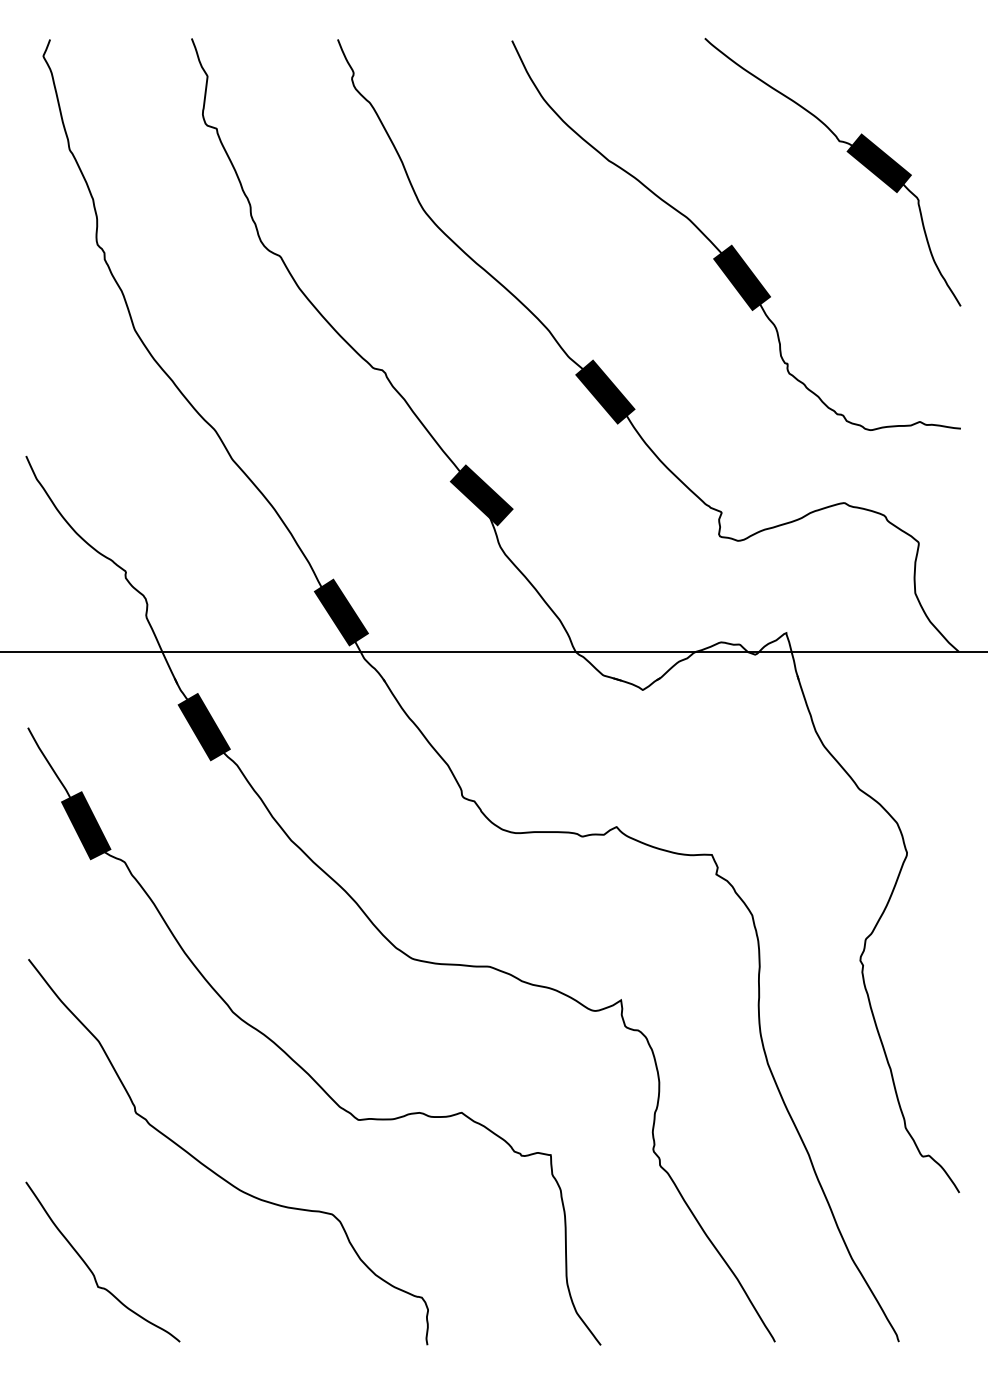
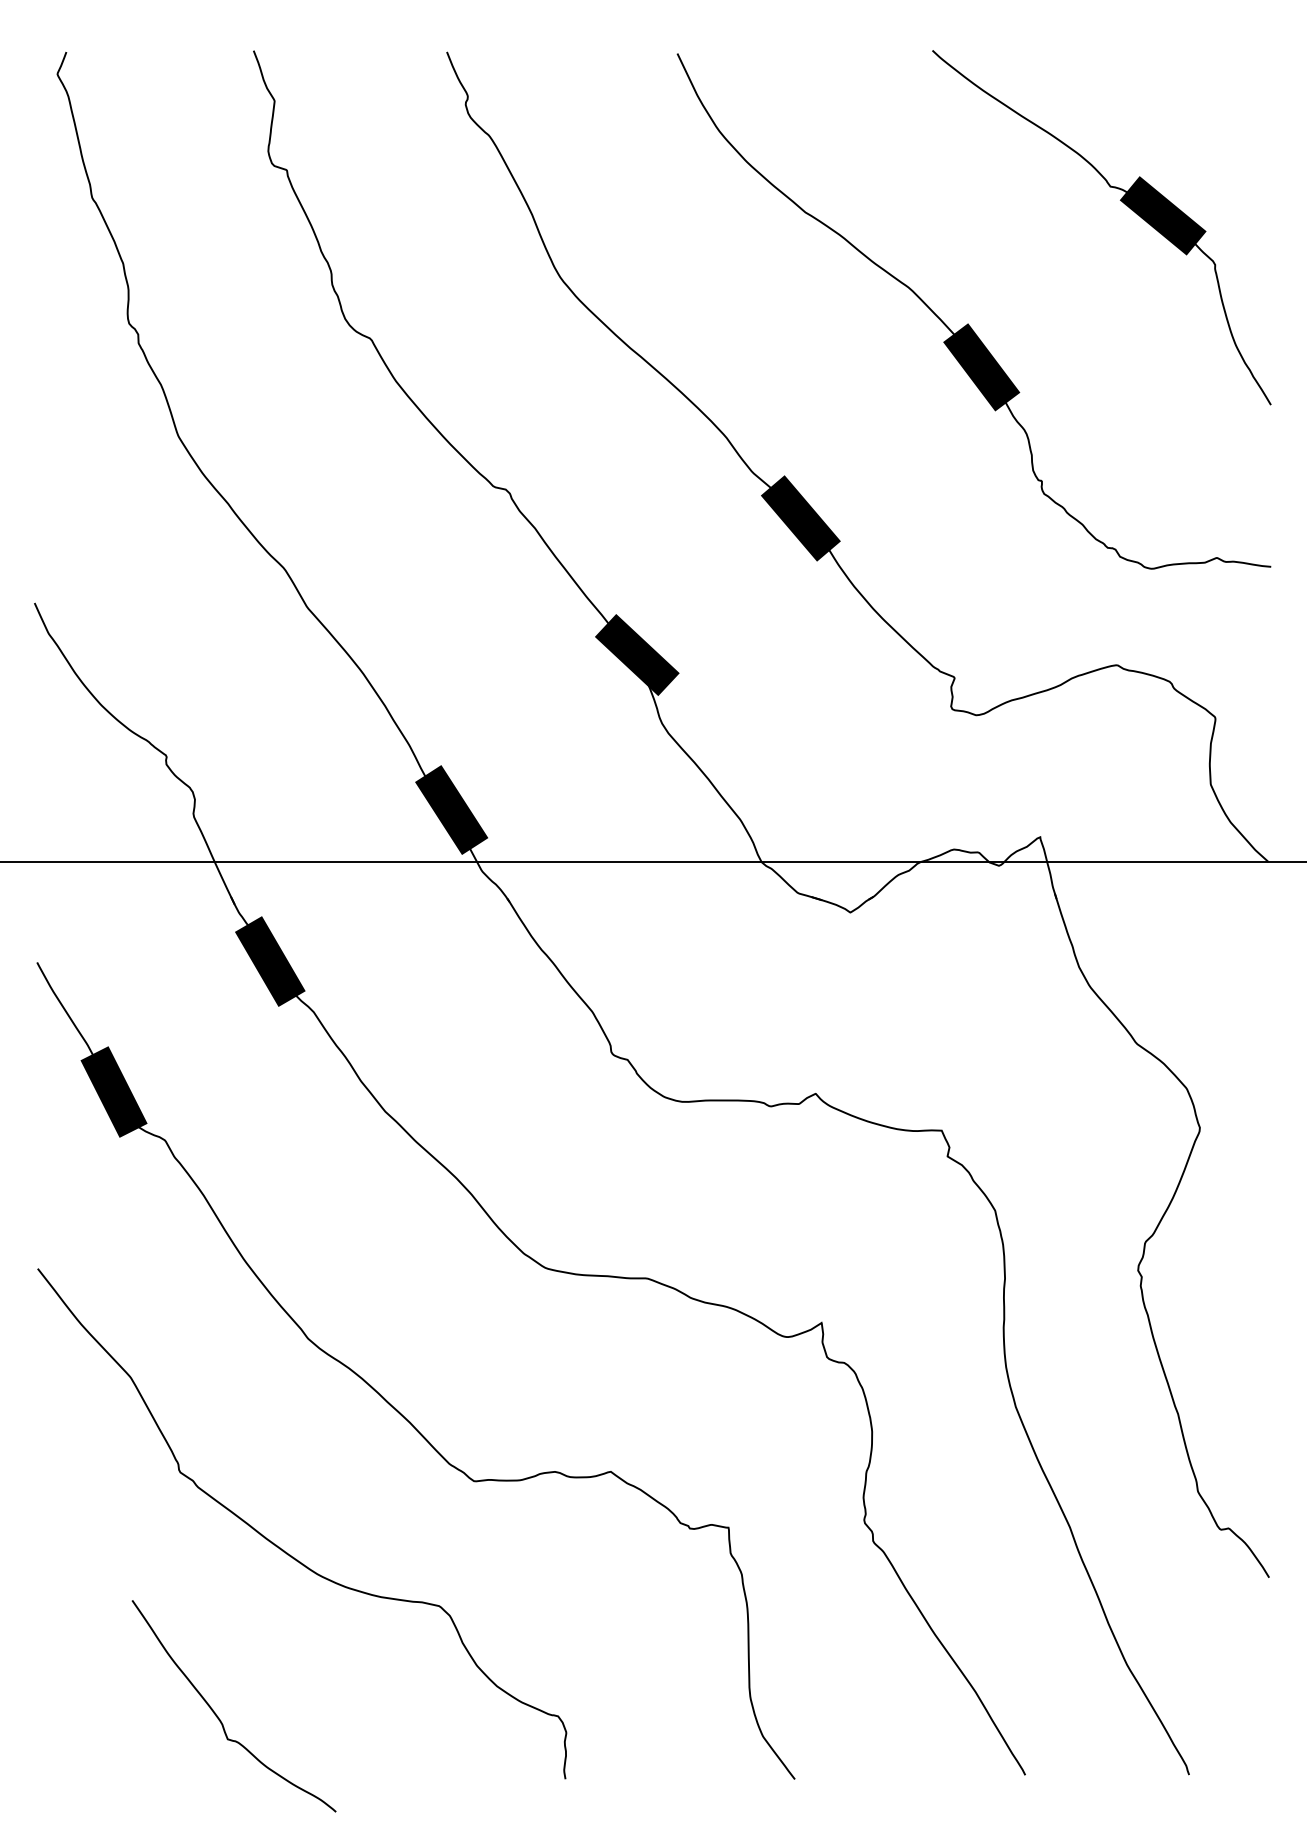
curve: (91, 1269) -> (218, 1716), moved

